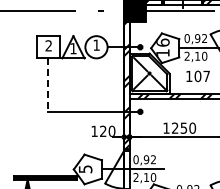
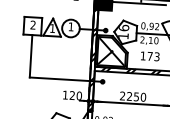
text: (201, 76) -> (152, 56), 107 -> 173
line: (48, 85) -> (31, 56), dashed -> solid
text: (166, 127) -> (122, 95), 1250 -> 2250

